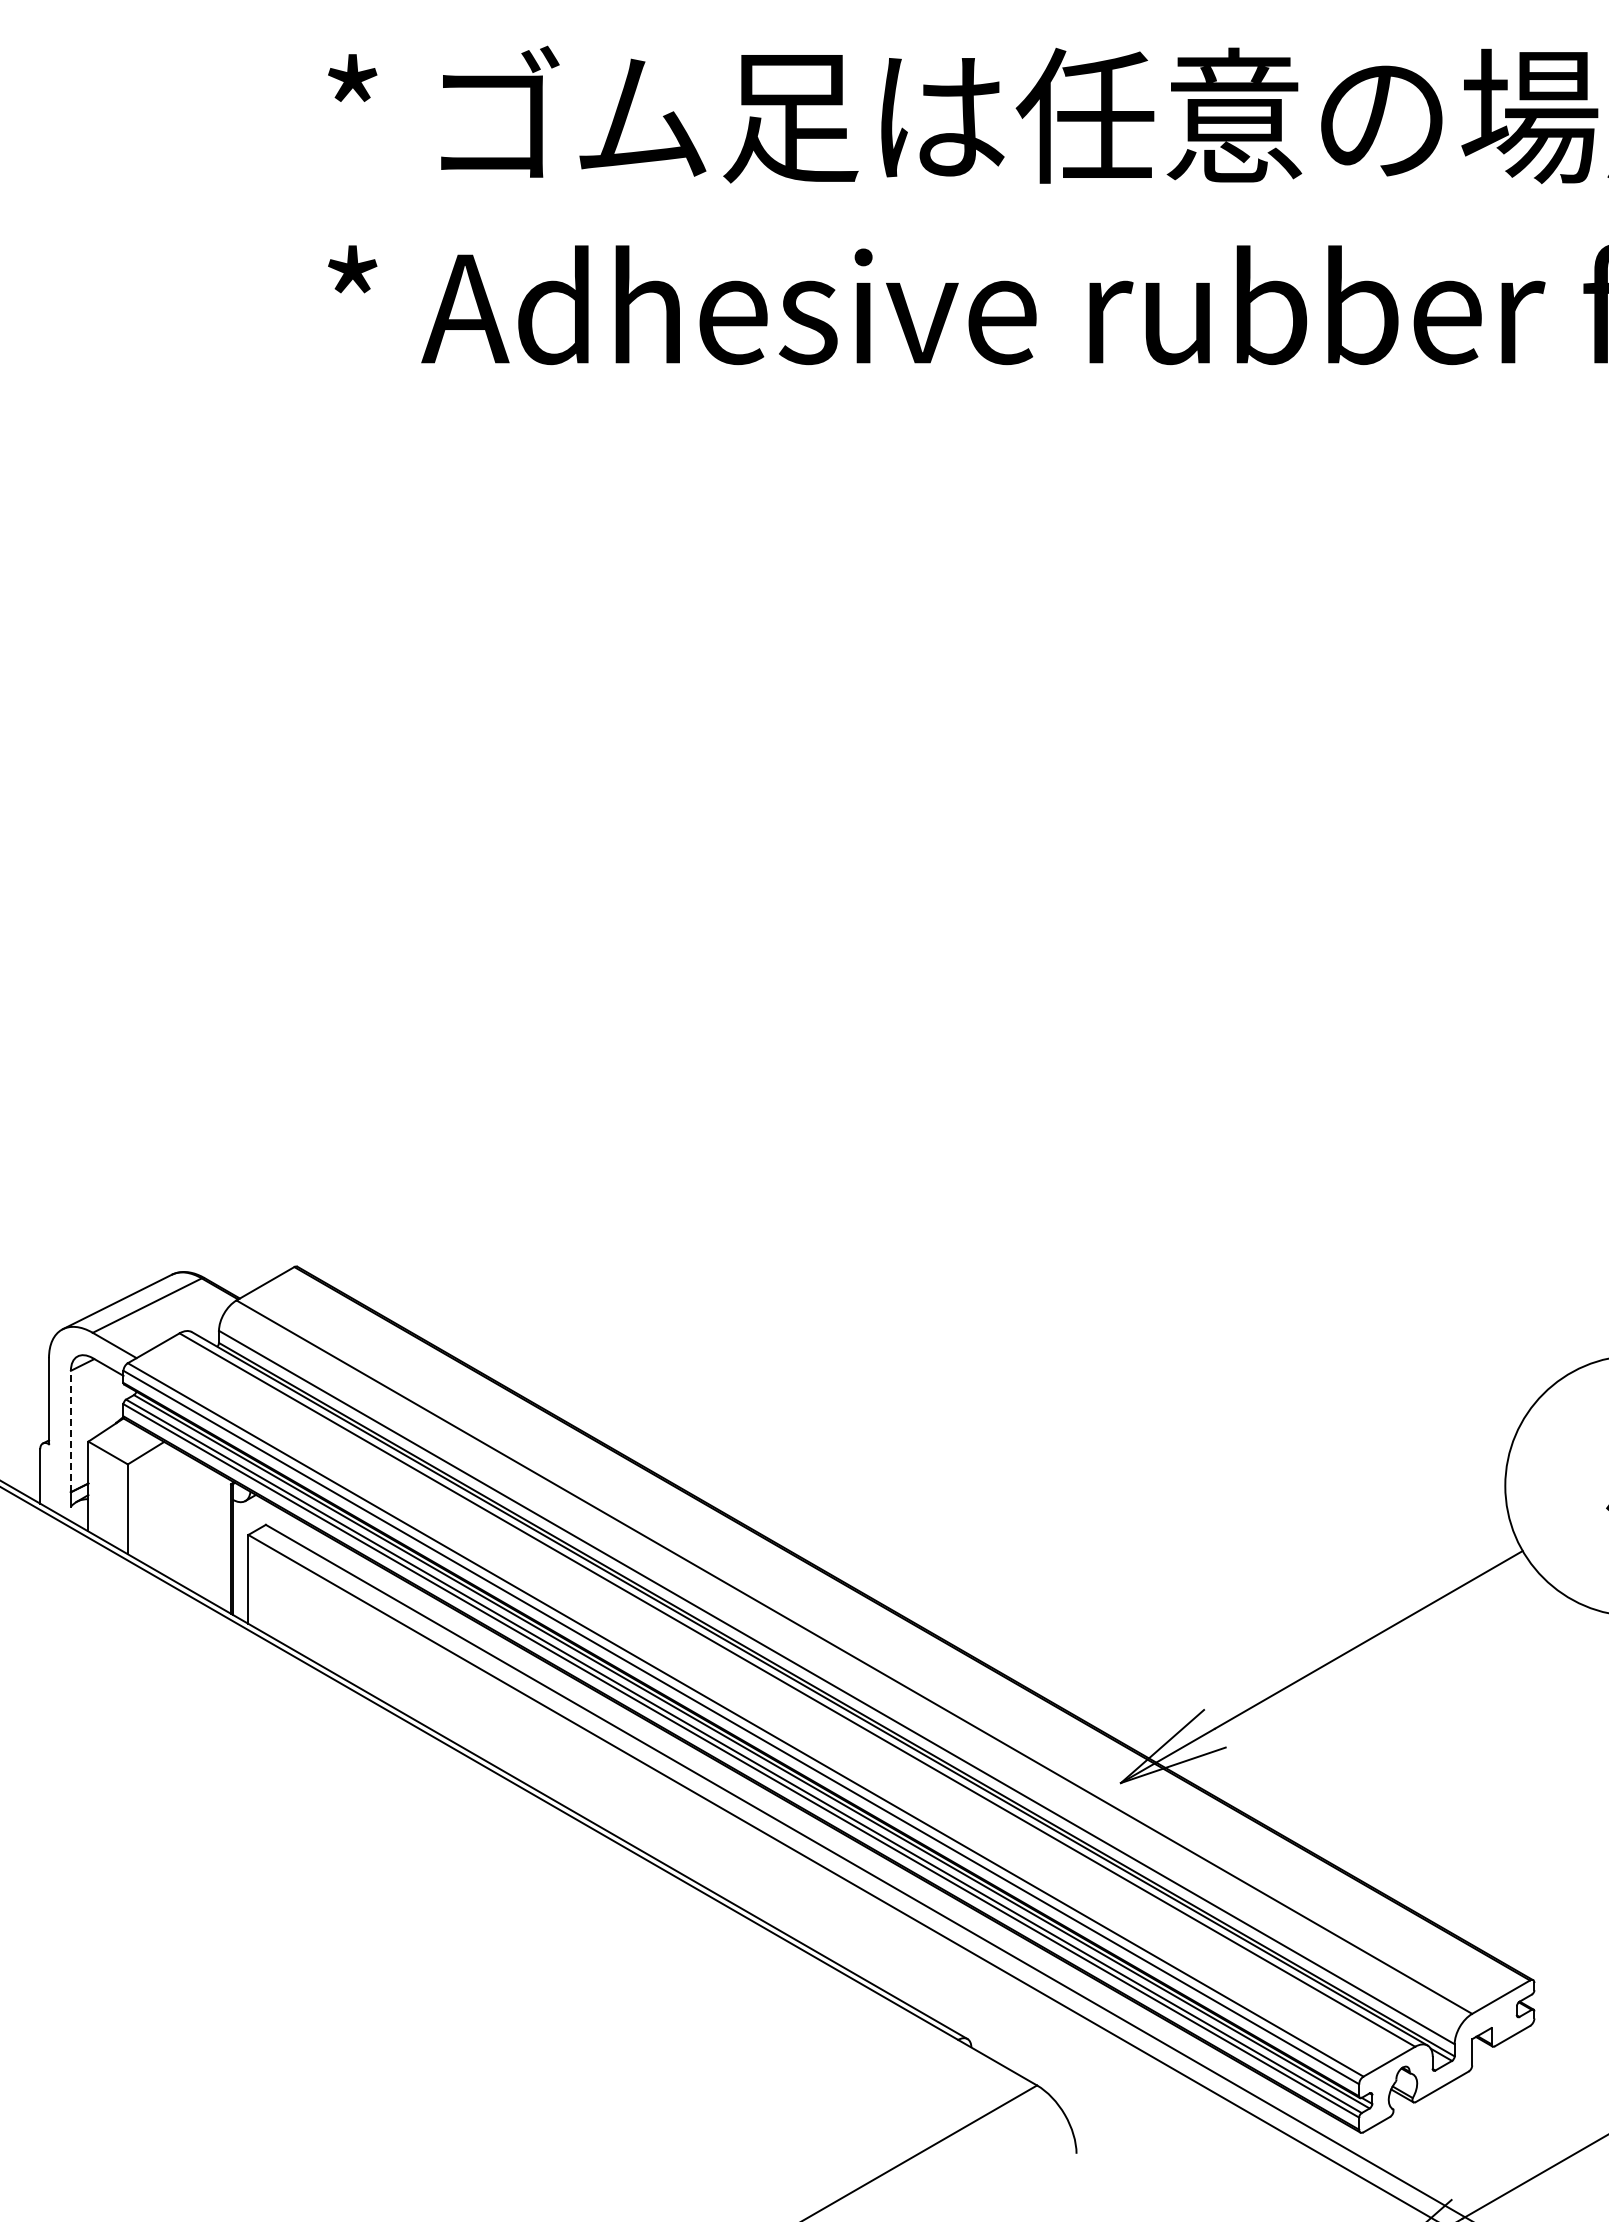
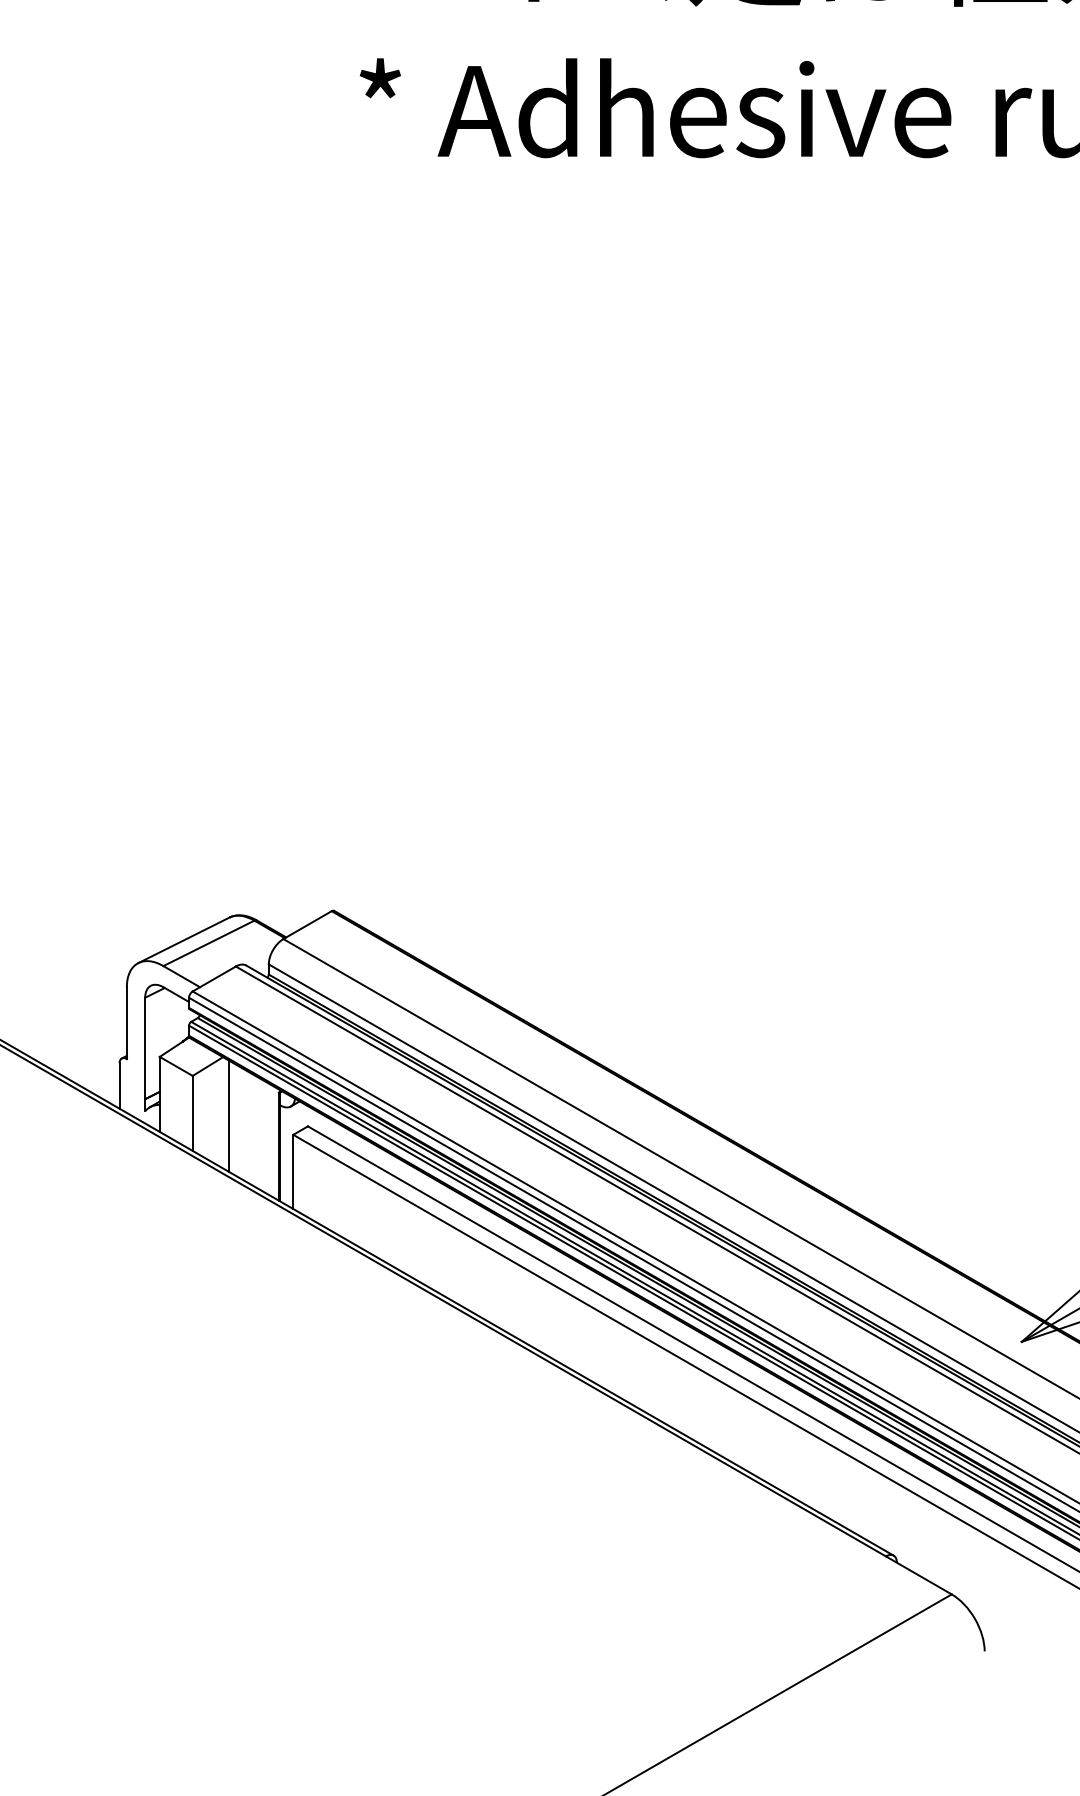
line: (70, 1431) -> (144, 1048), dashed -> solid
line: (171, 1512) -> (229, 1116), added

